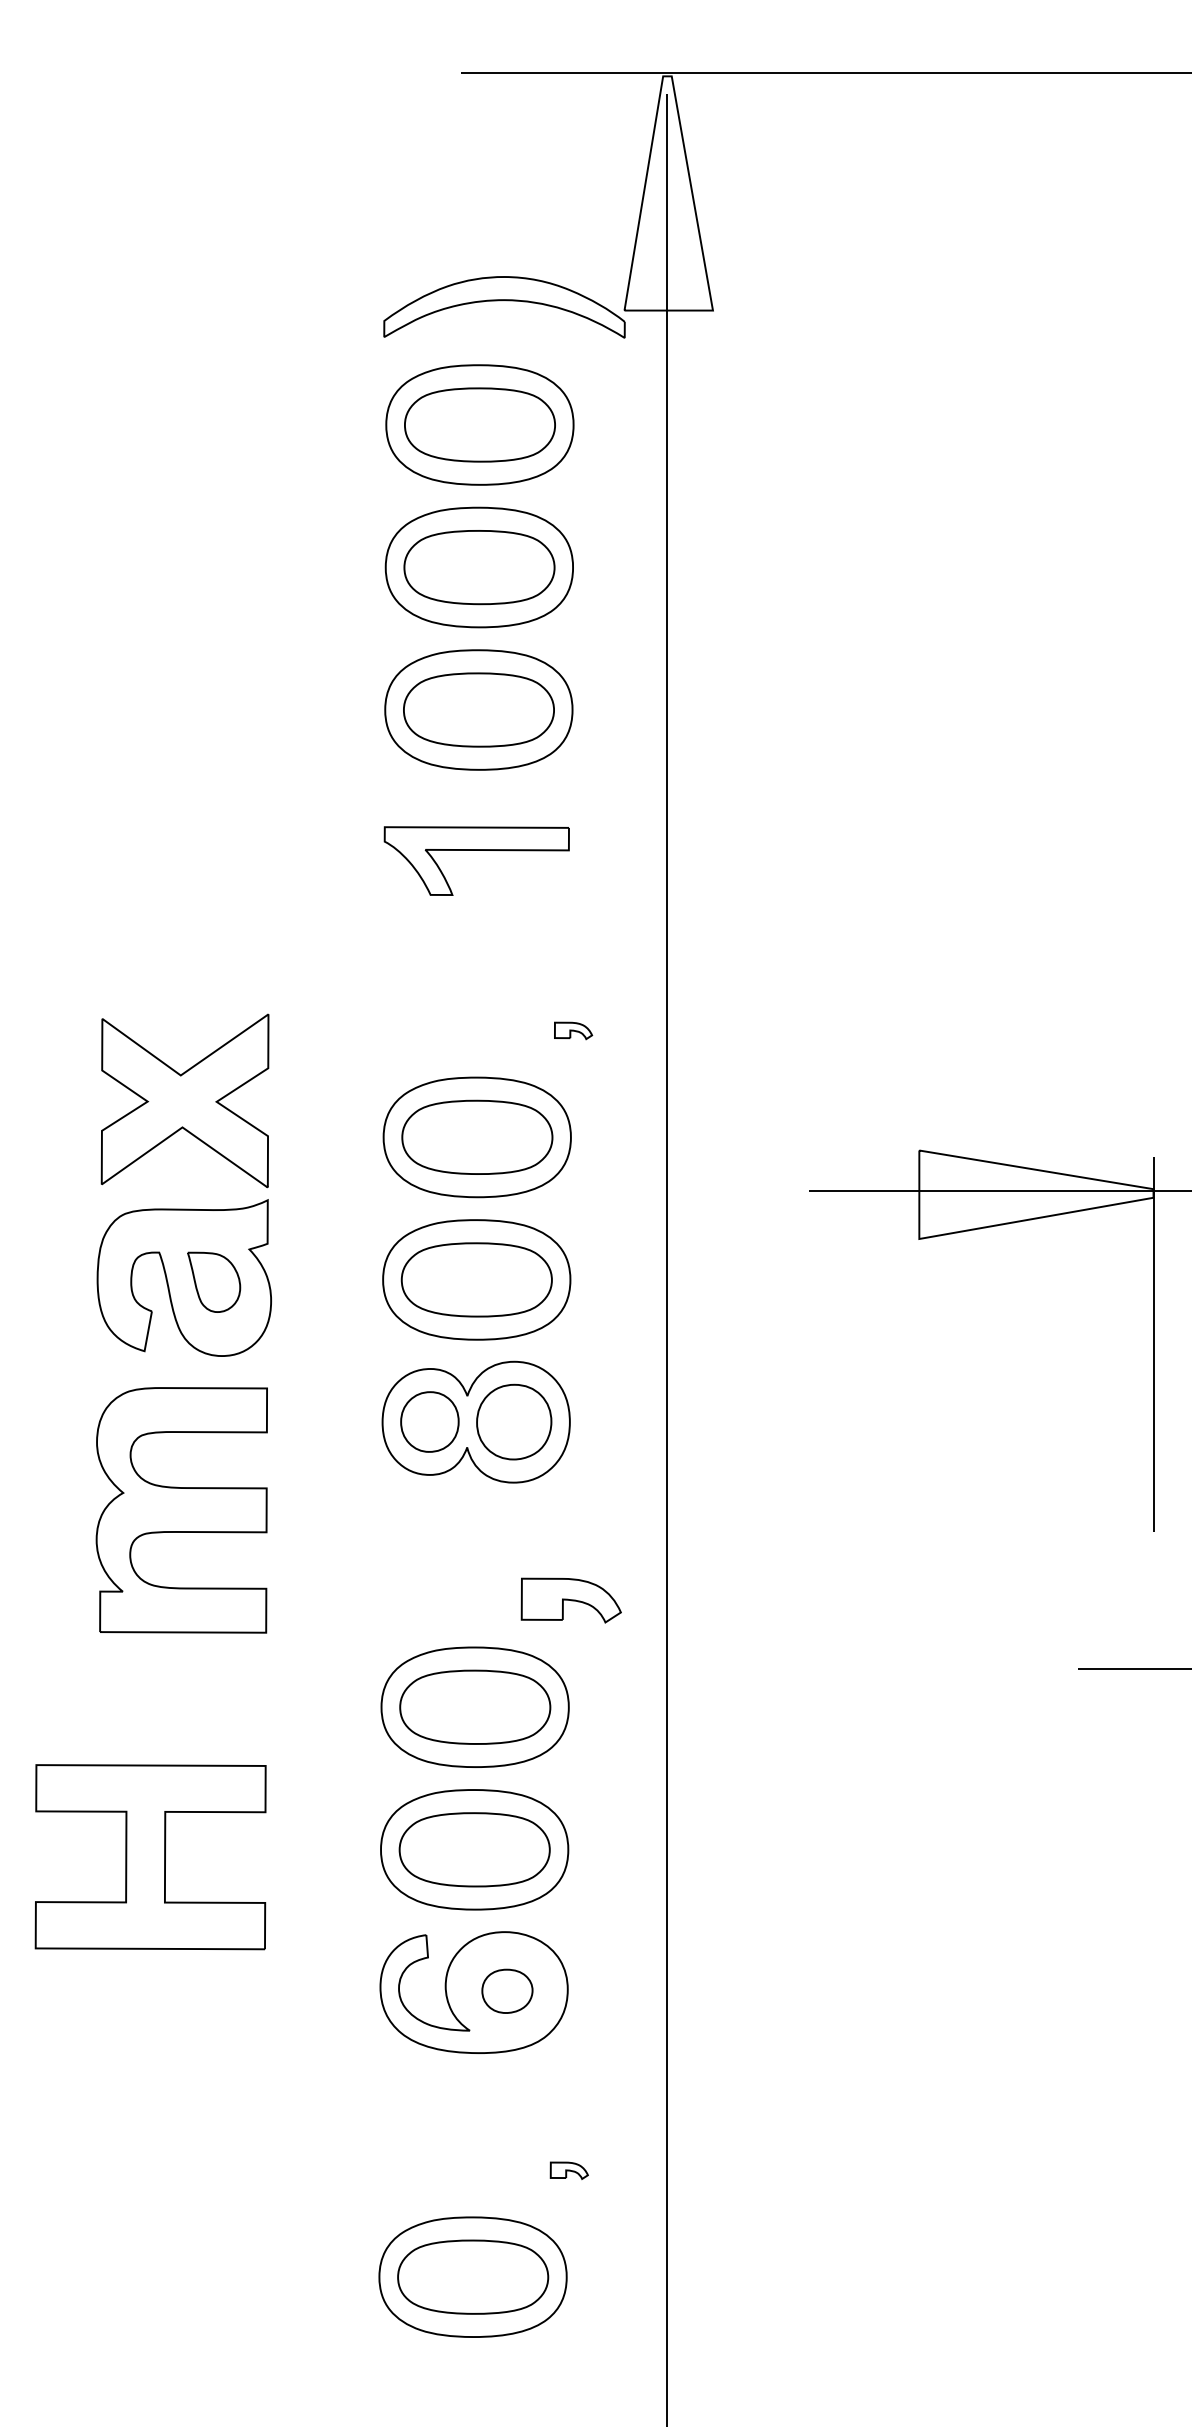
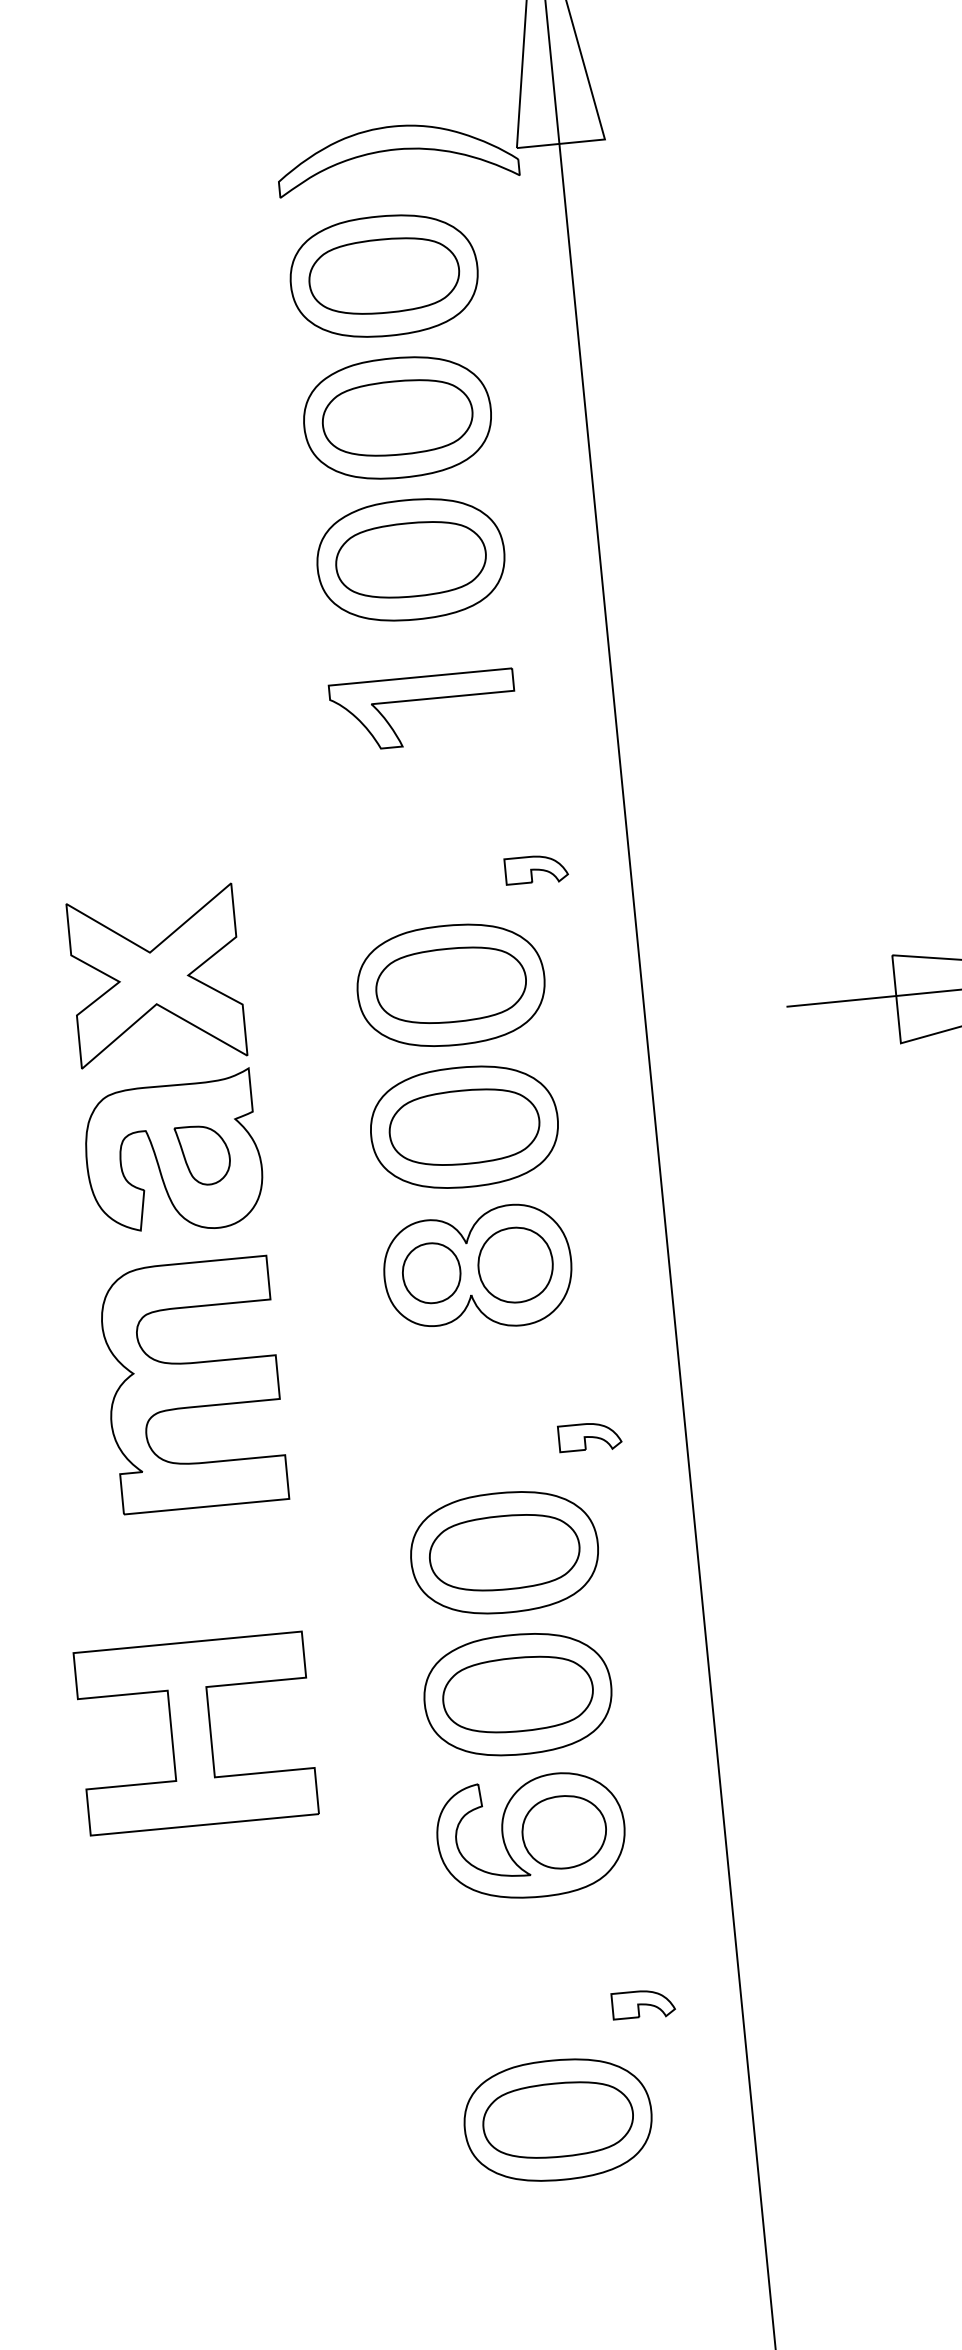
part: (573, 1030) -> (536, 869), size x1.67
part: (571, 1600) -> (590, 1437), size x0.62
part: (507, 1991) -> (564, 1832), size x1.67
part: (569, 2170) -> (643, 2004), size x1.67

